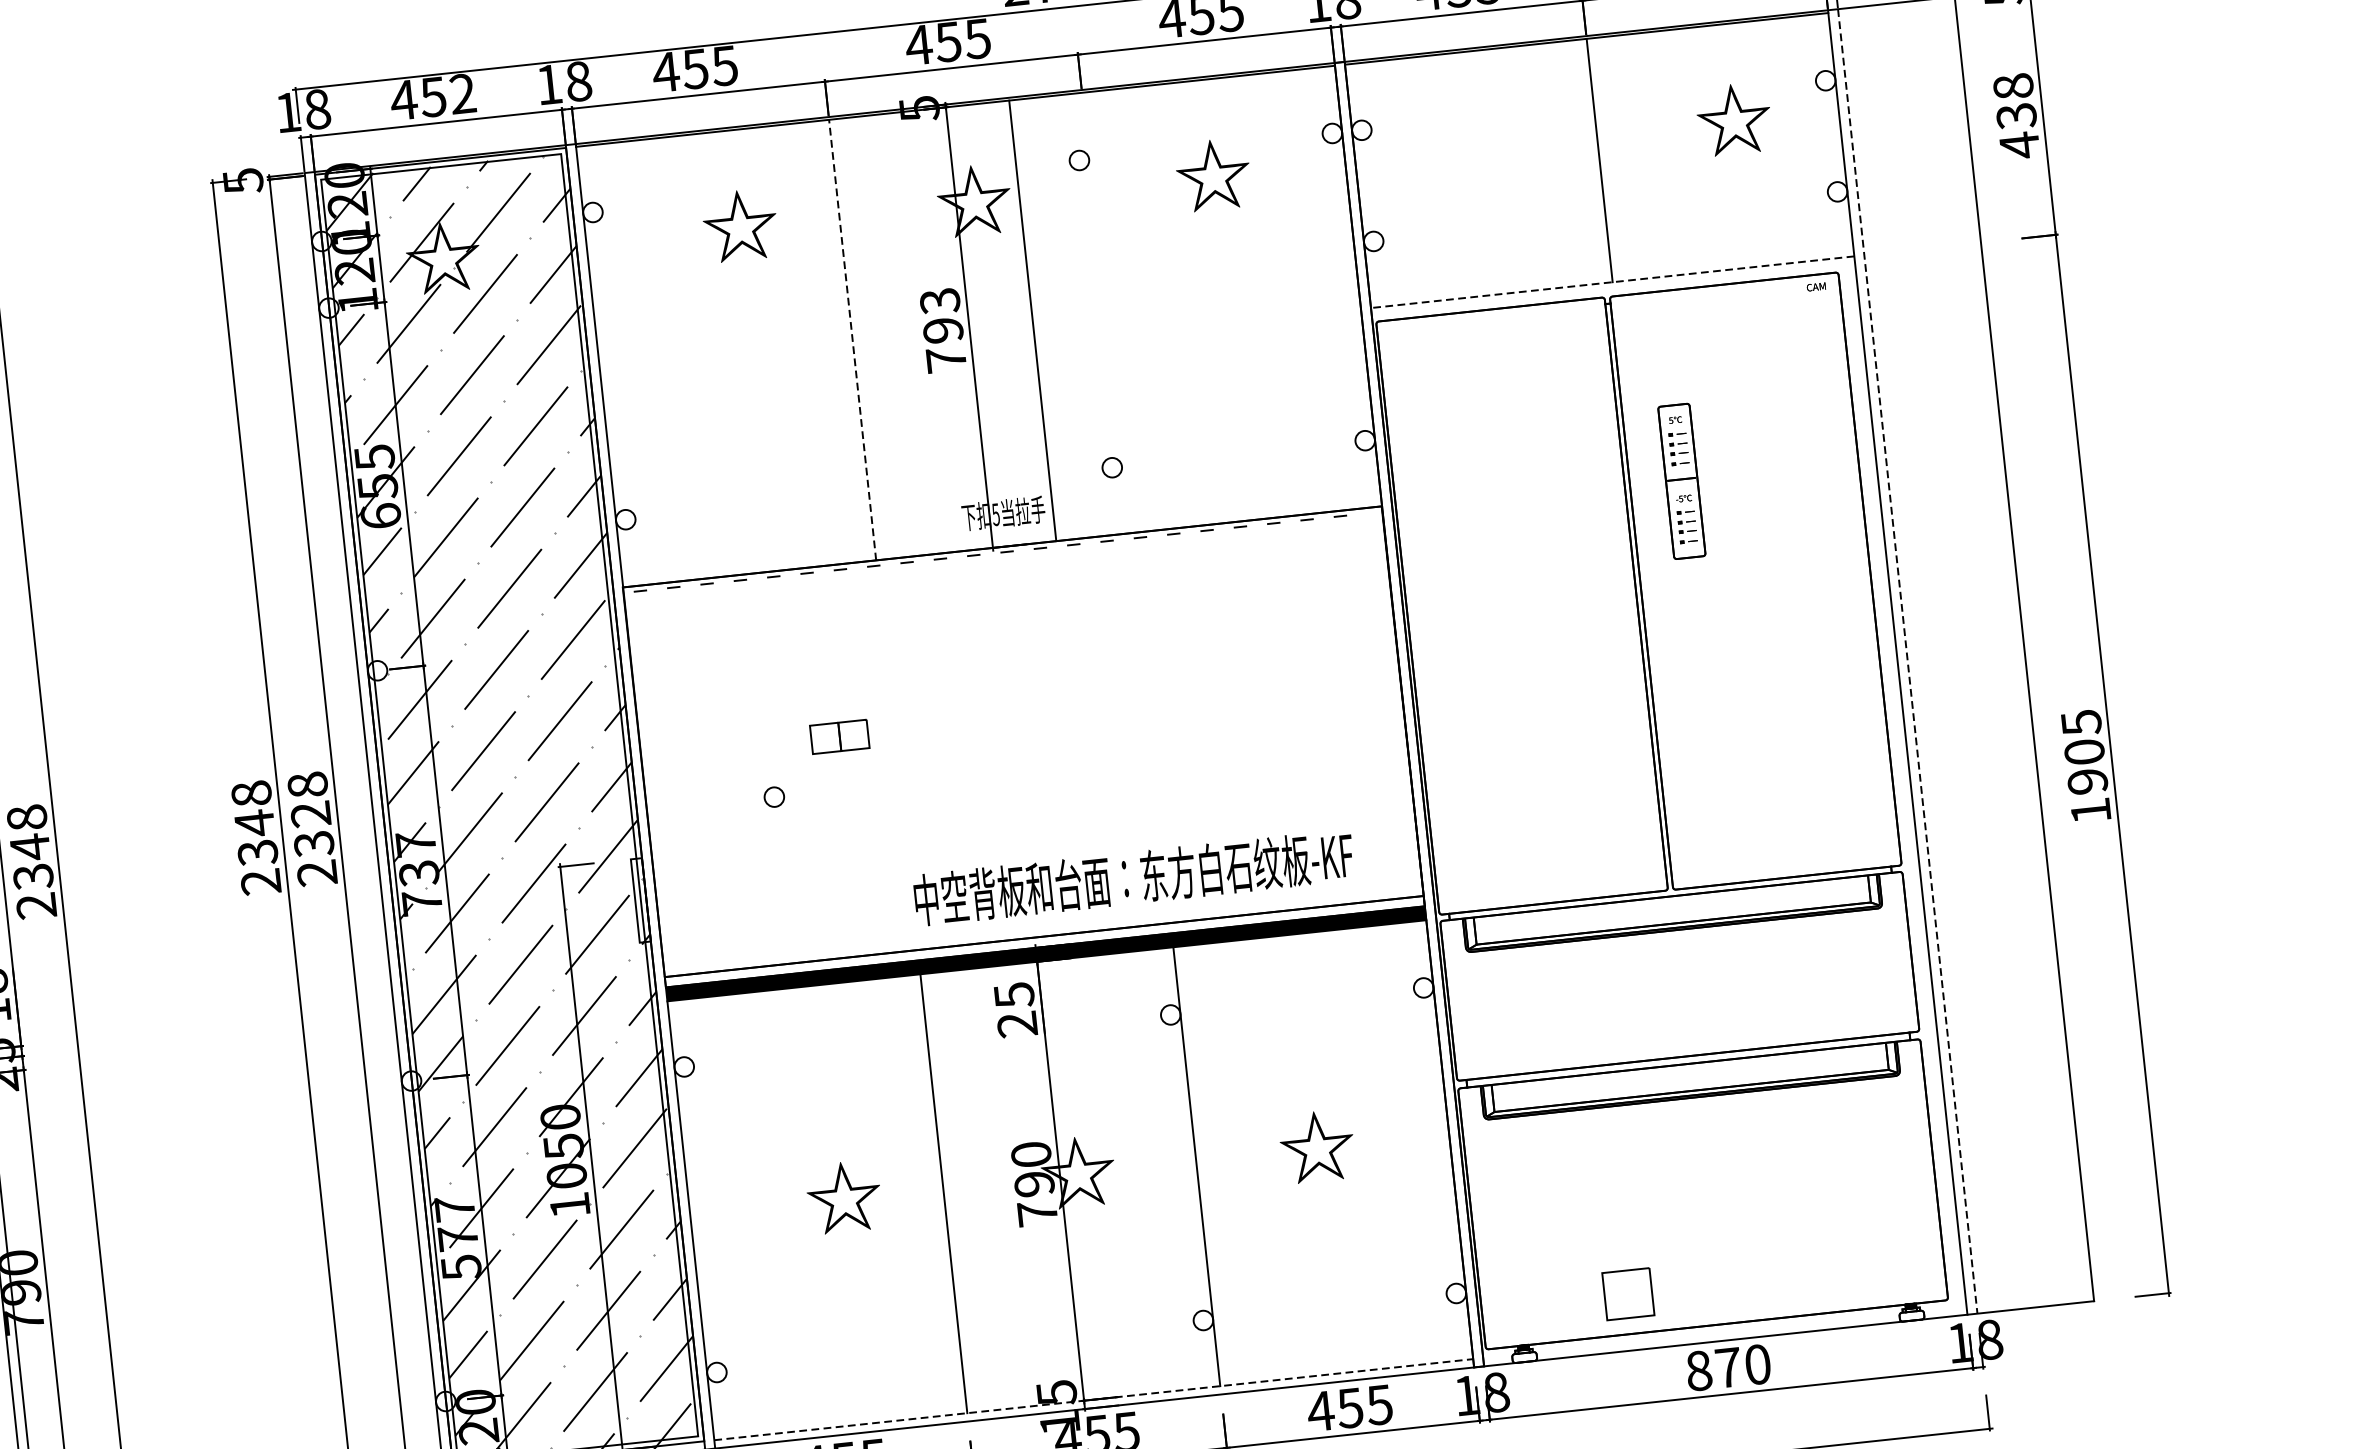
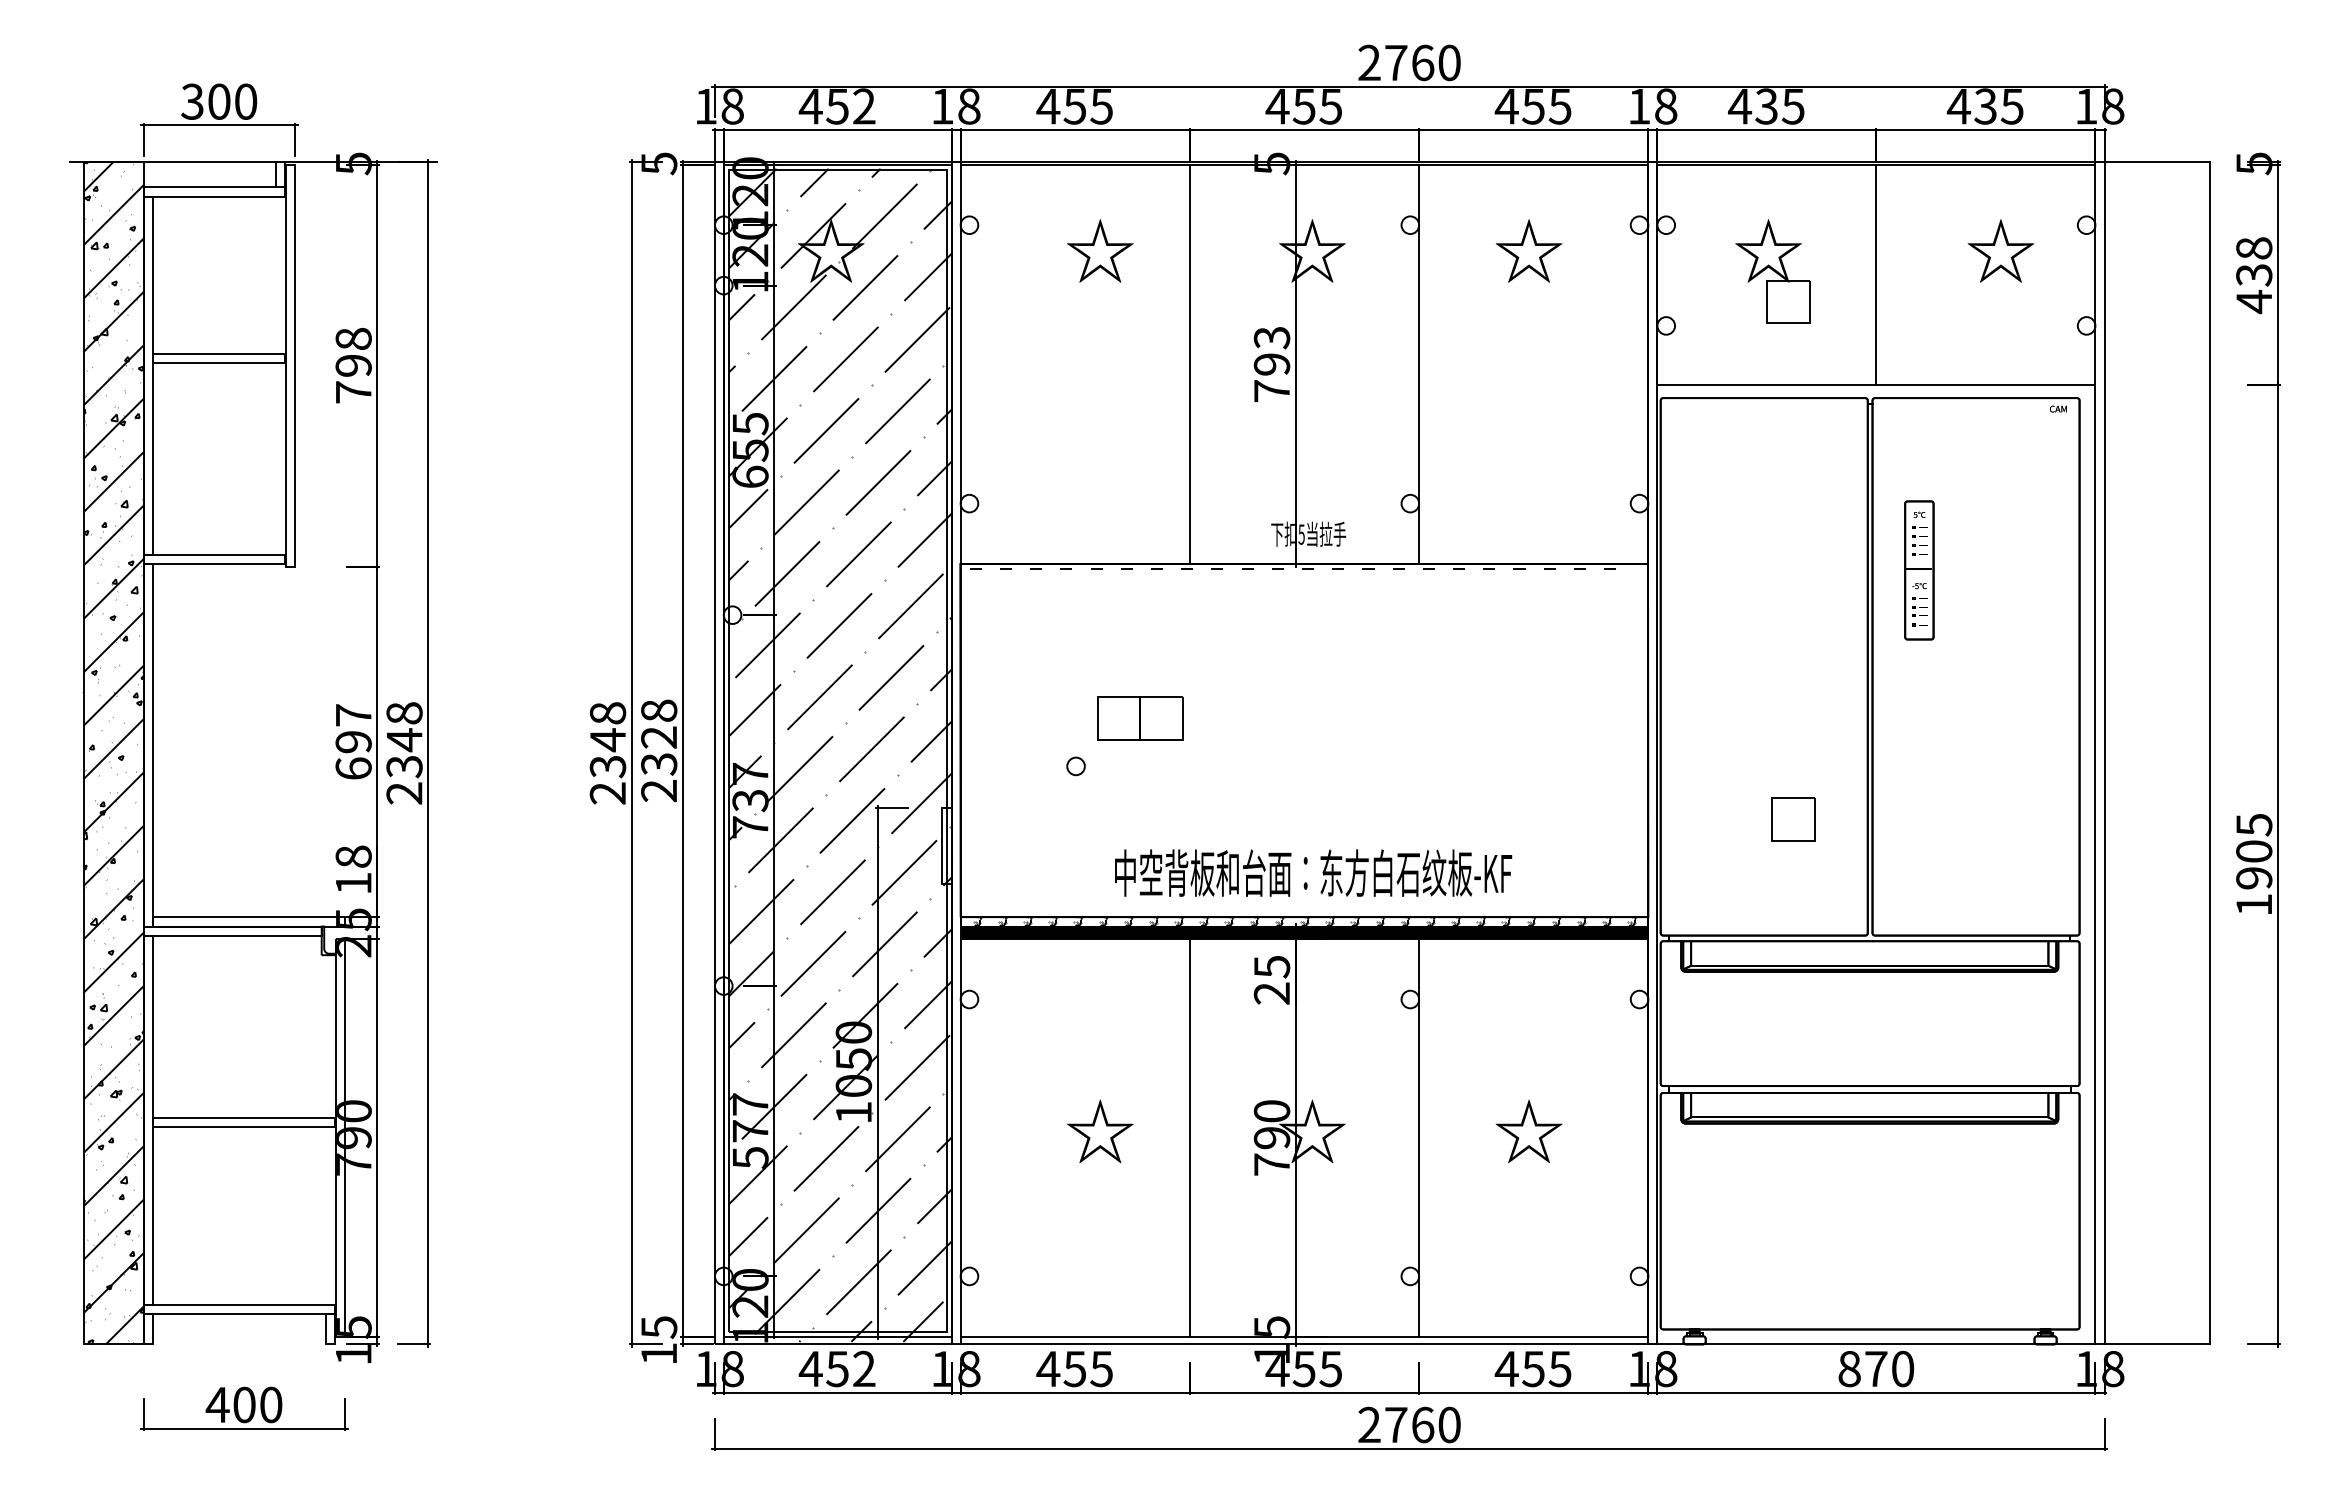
part: (1484, 168) -> (1772, 271), added
line: (1612, 282) -> (1876, 385), dashed -> solid
line: (1033, 320) -> (1419, 364), moved
line: (852, 340) -> (1189, 364), dashed -> solid
line: (1907, 661) -> (2104, 753), dashed -> solid
part: (839, 736) -> (1140, 718), size x1.67
text: (1133, 877) -> (1313, 872), moved
hatch: (1044, 941) -> (1304, 921), added
part: (1628, 1294) -> (1793, 819), moved
line: (1093, 1399) -> (1304, 1336), dashed -> solid

